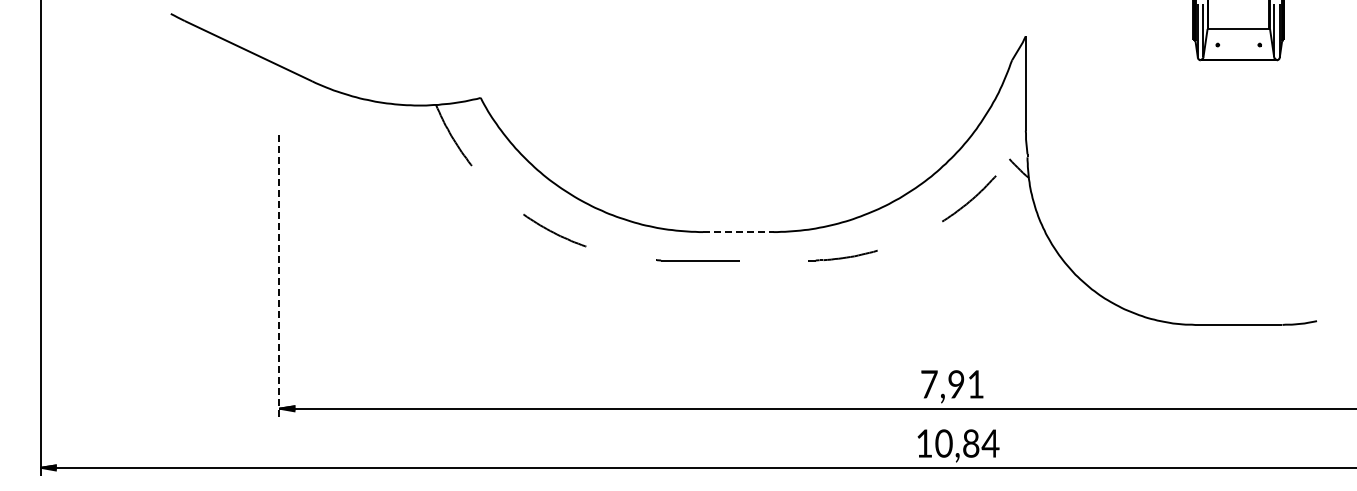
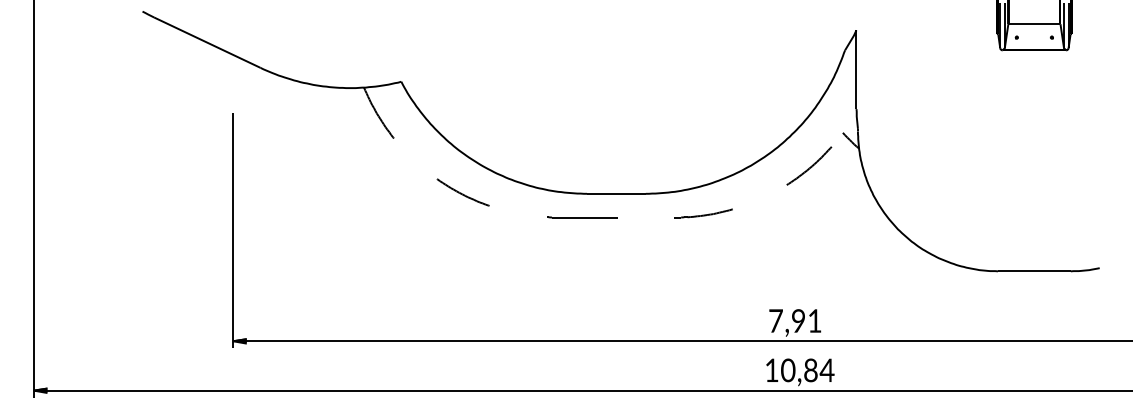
line: (738, 232) -> (616, 194), dashed -> solid
line: (279, 276) -> (233, 230), dashed -> solid

